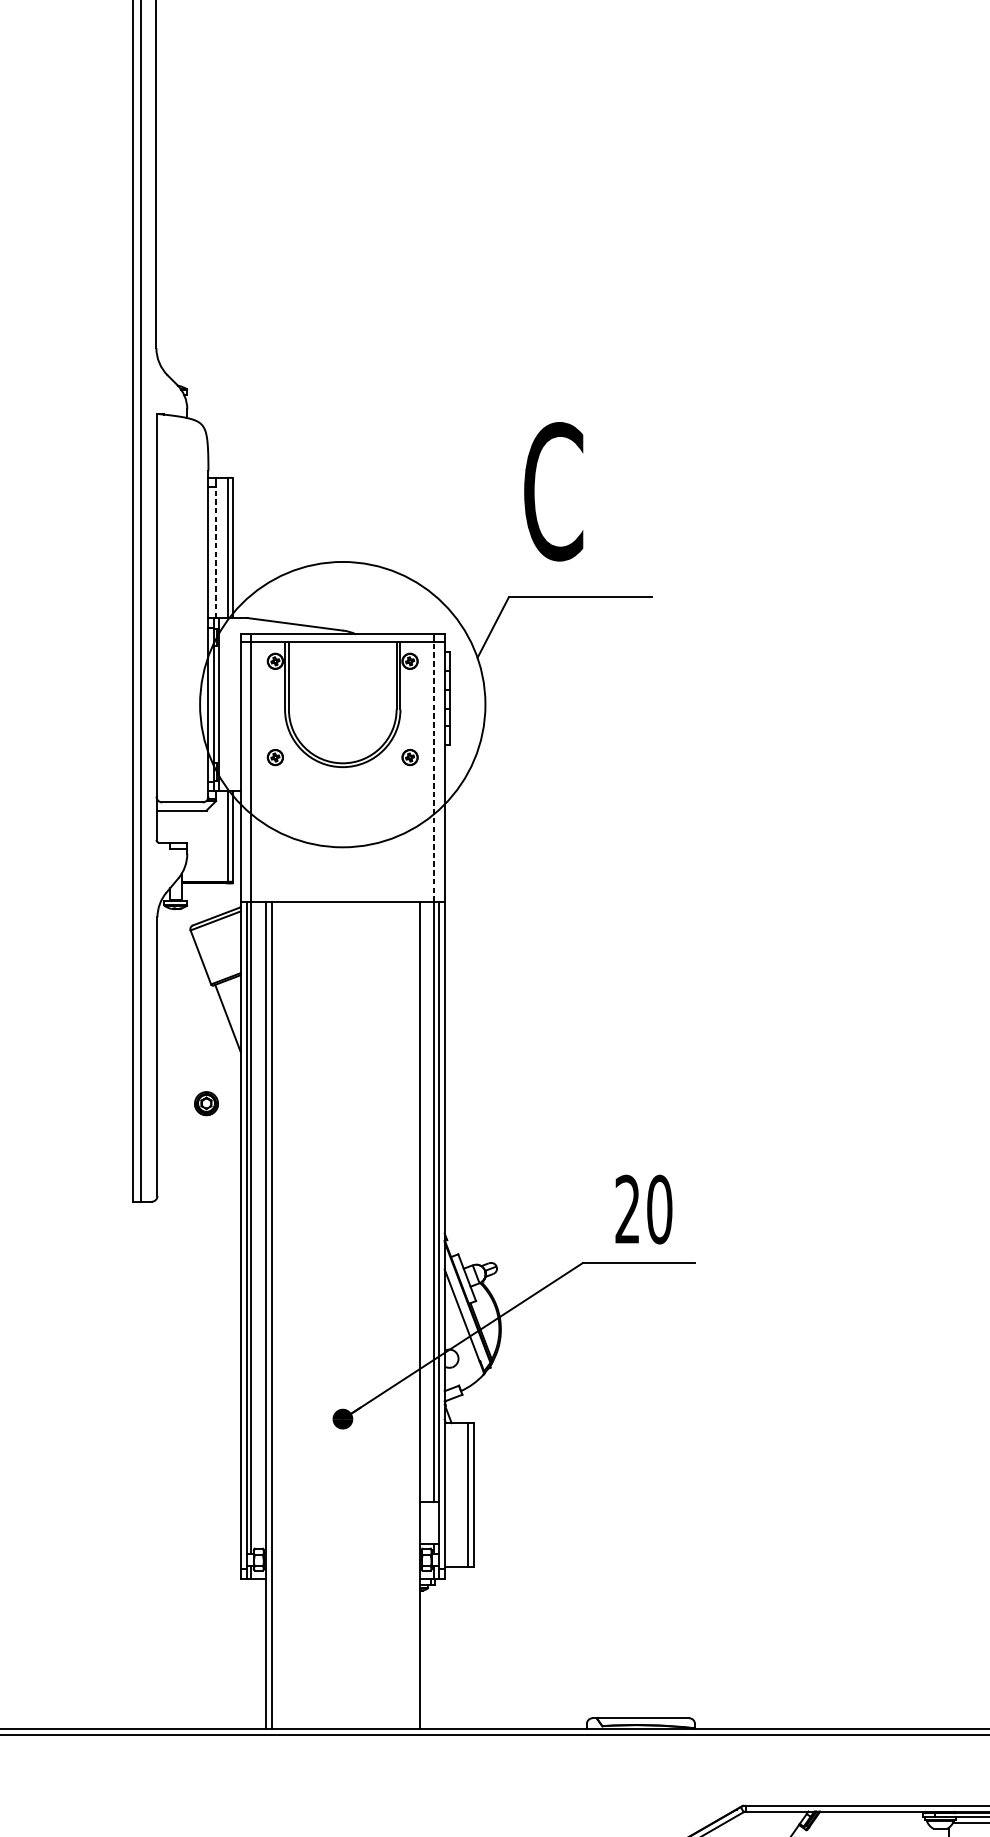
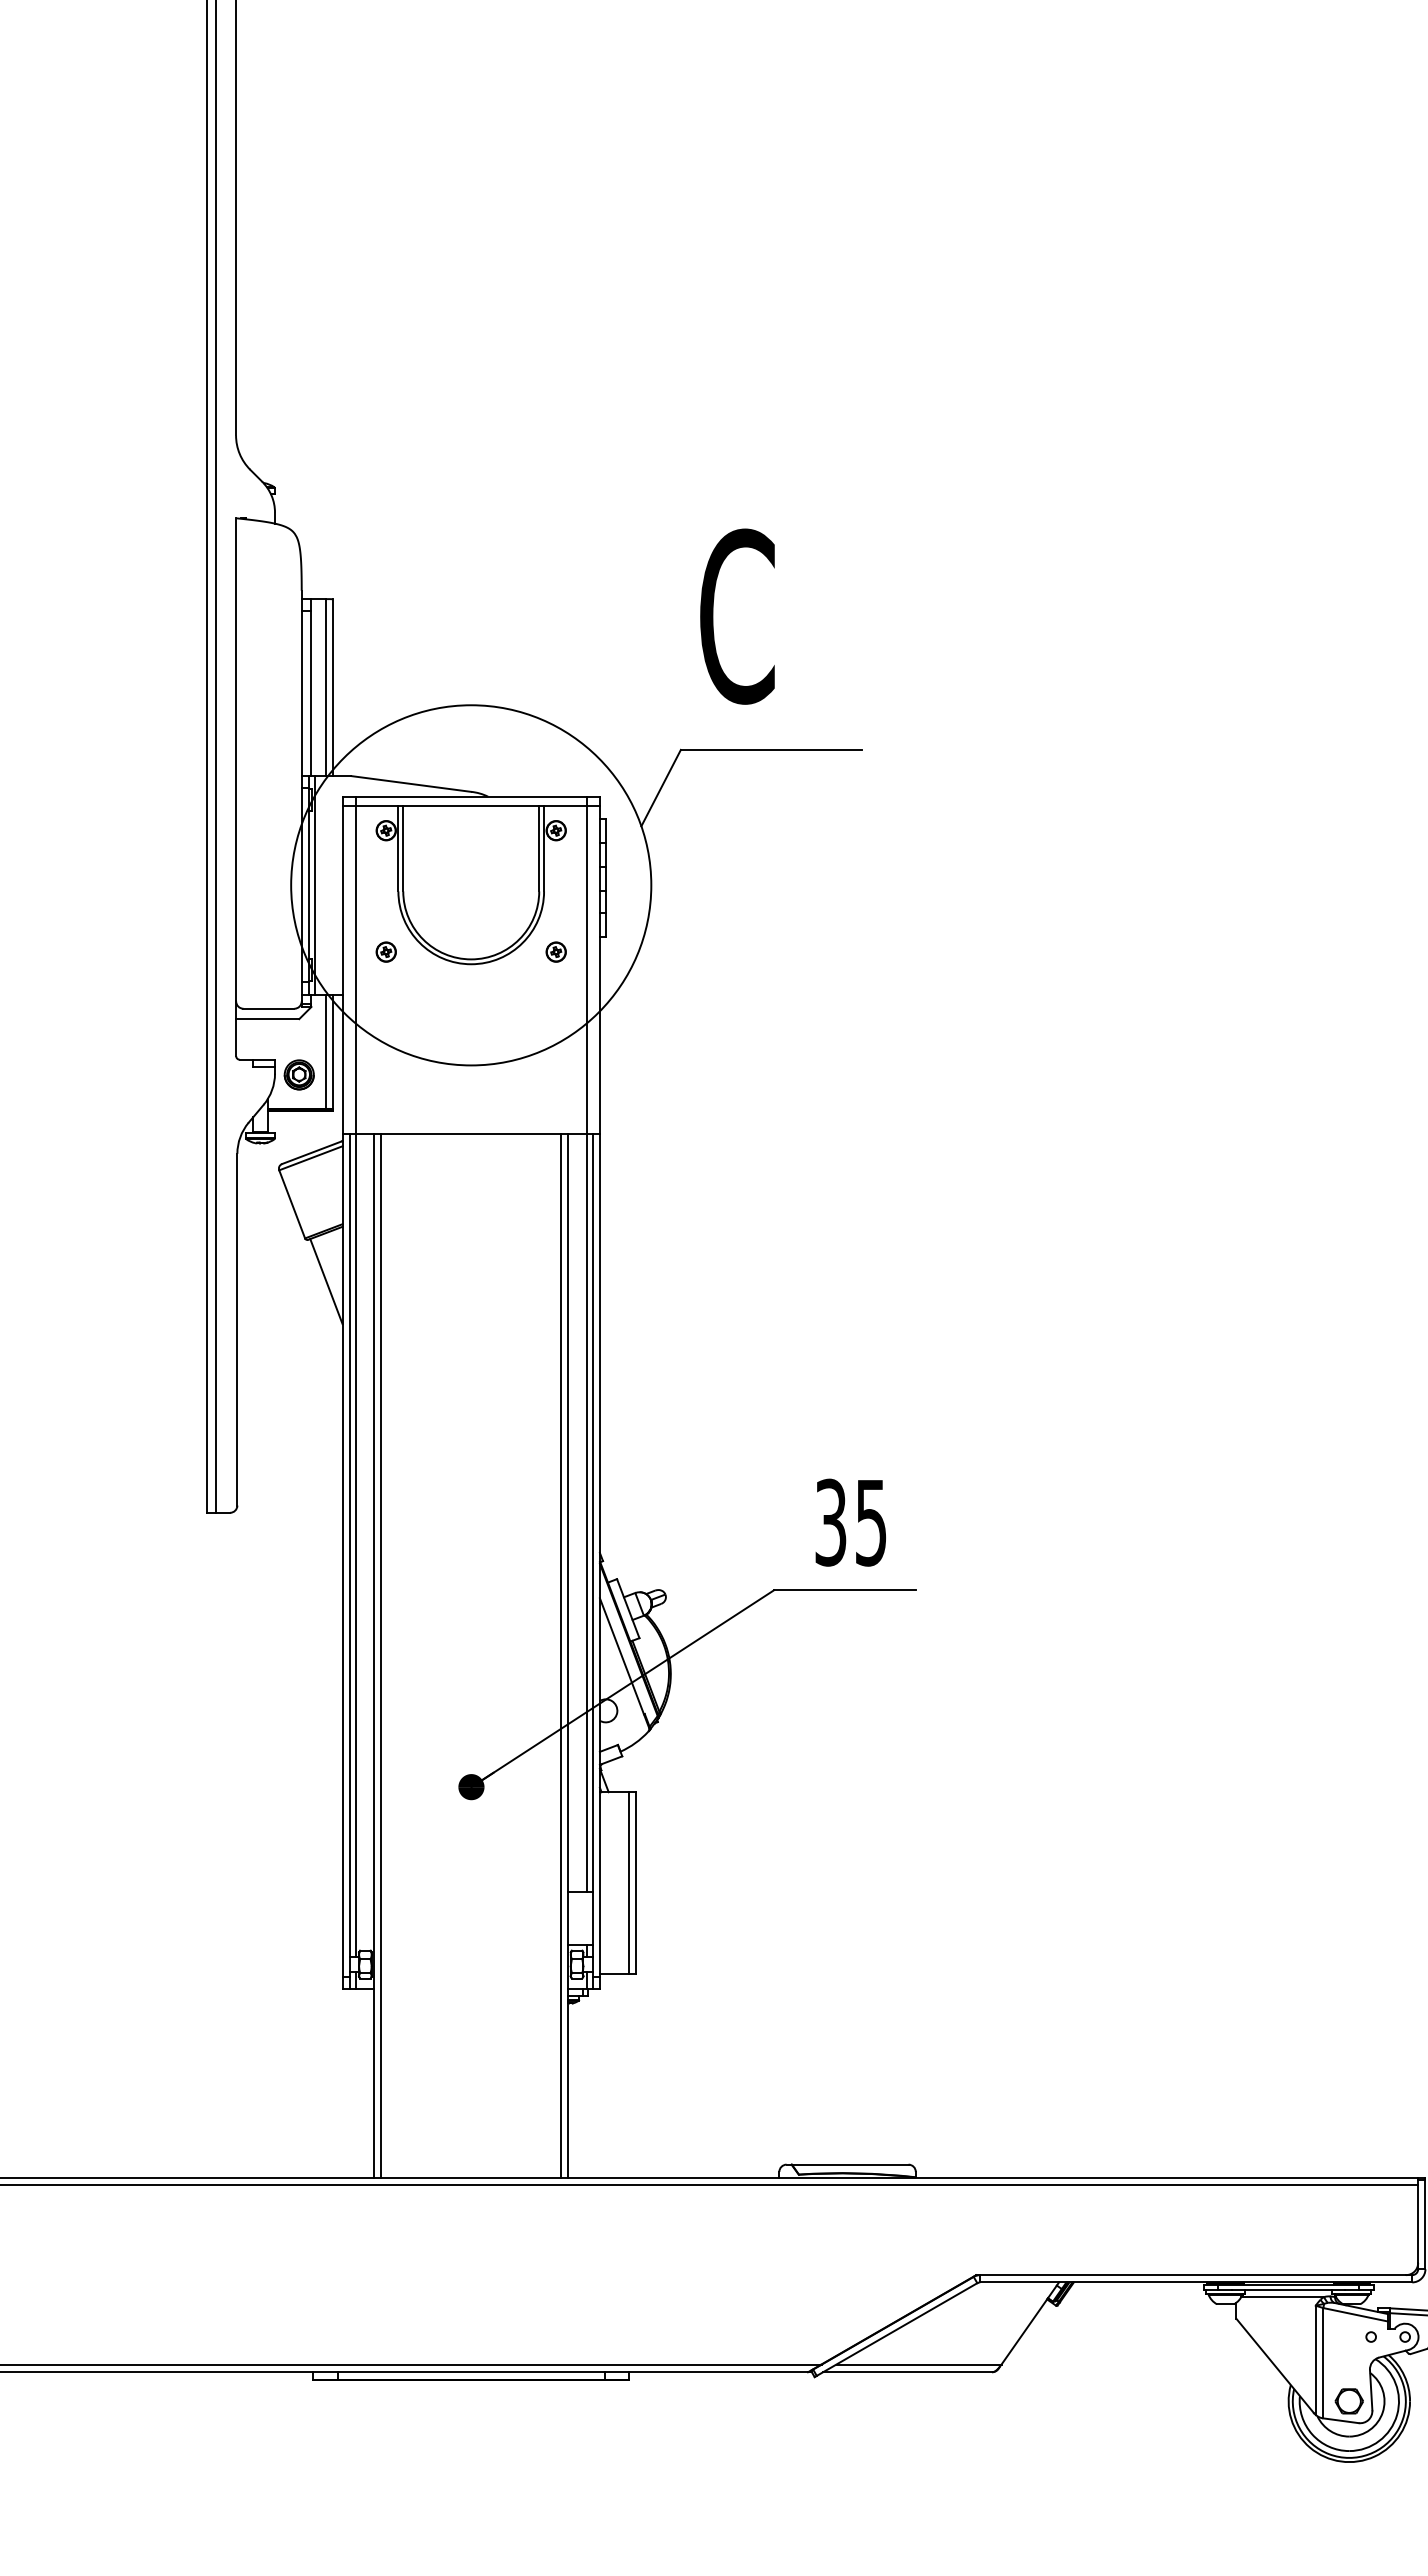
line: (216, 552) -> (311, 693), dashed -> solid
line: (434, 772) -> (586, 970), dashed -> solid
part: (205, 1103) -> (298, 1074), moved
text: (644, 1209) -> (851, 1522), 20 -> 35
line: (414, 1315) -> (561, 1656), added

